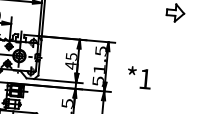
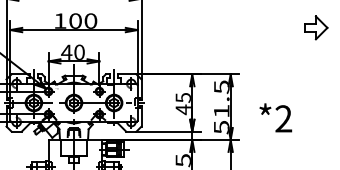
text: (145, 78) -> (283, 118), *1 -> *2

